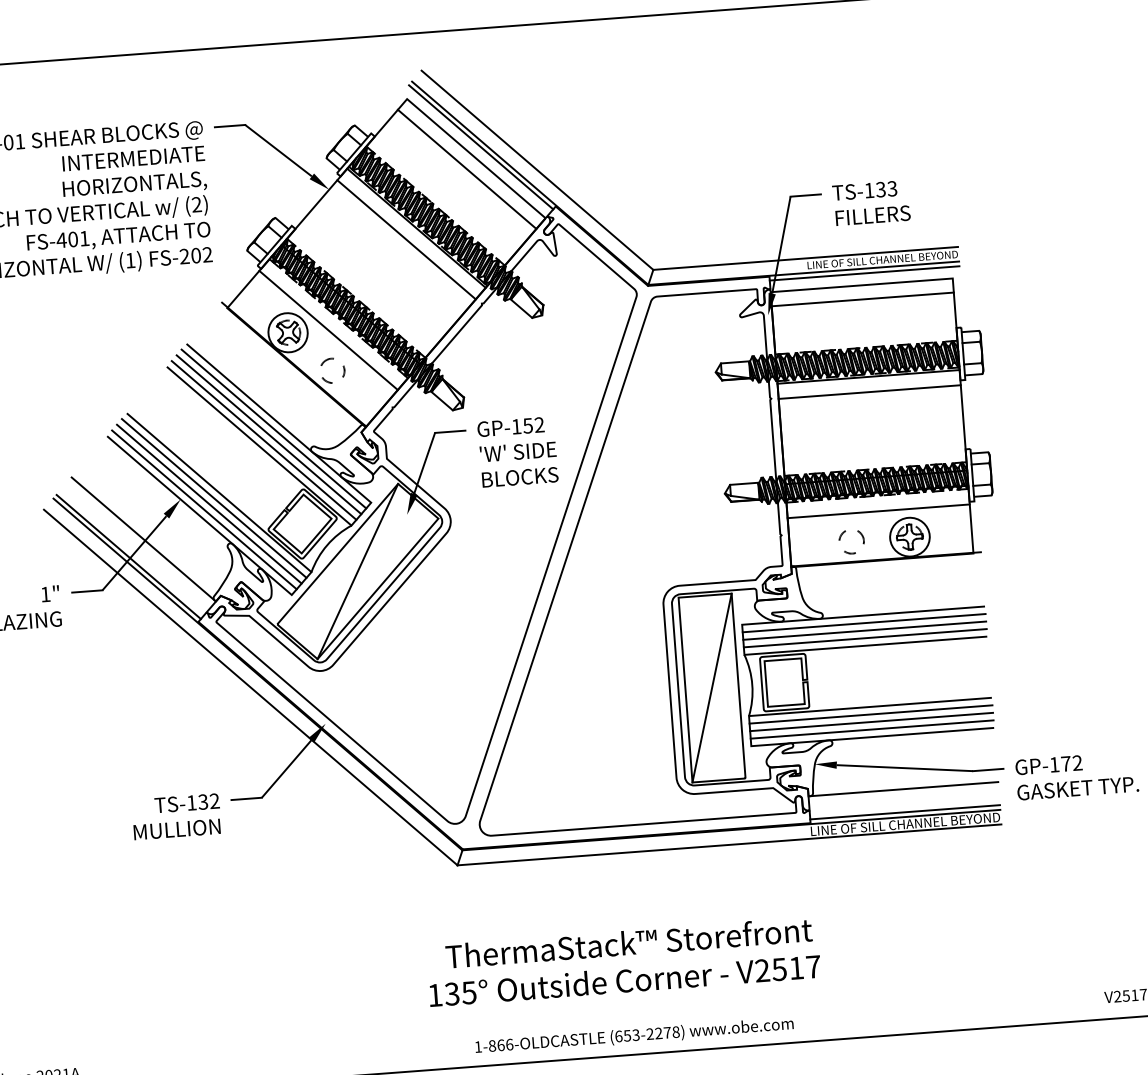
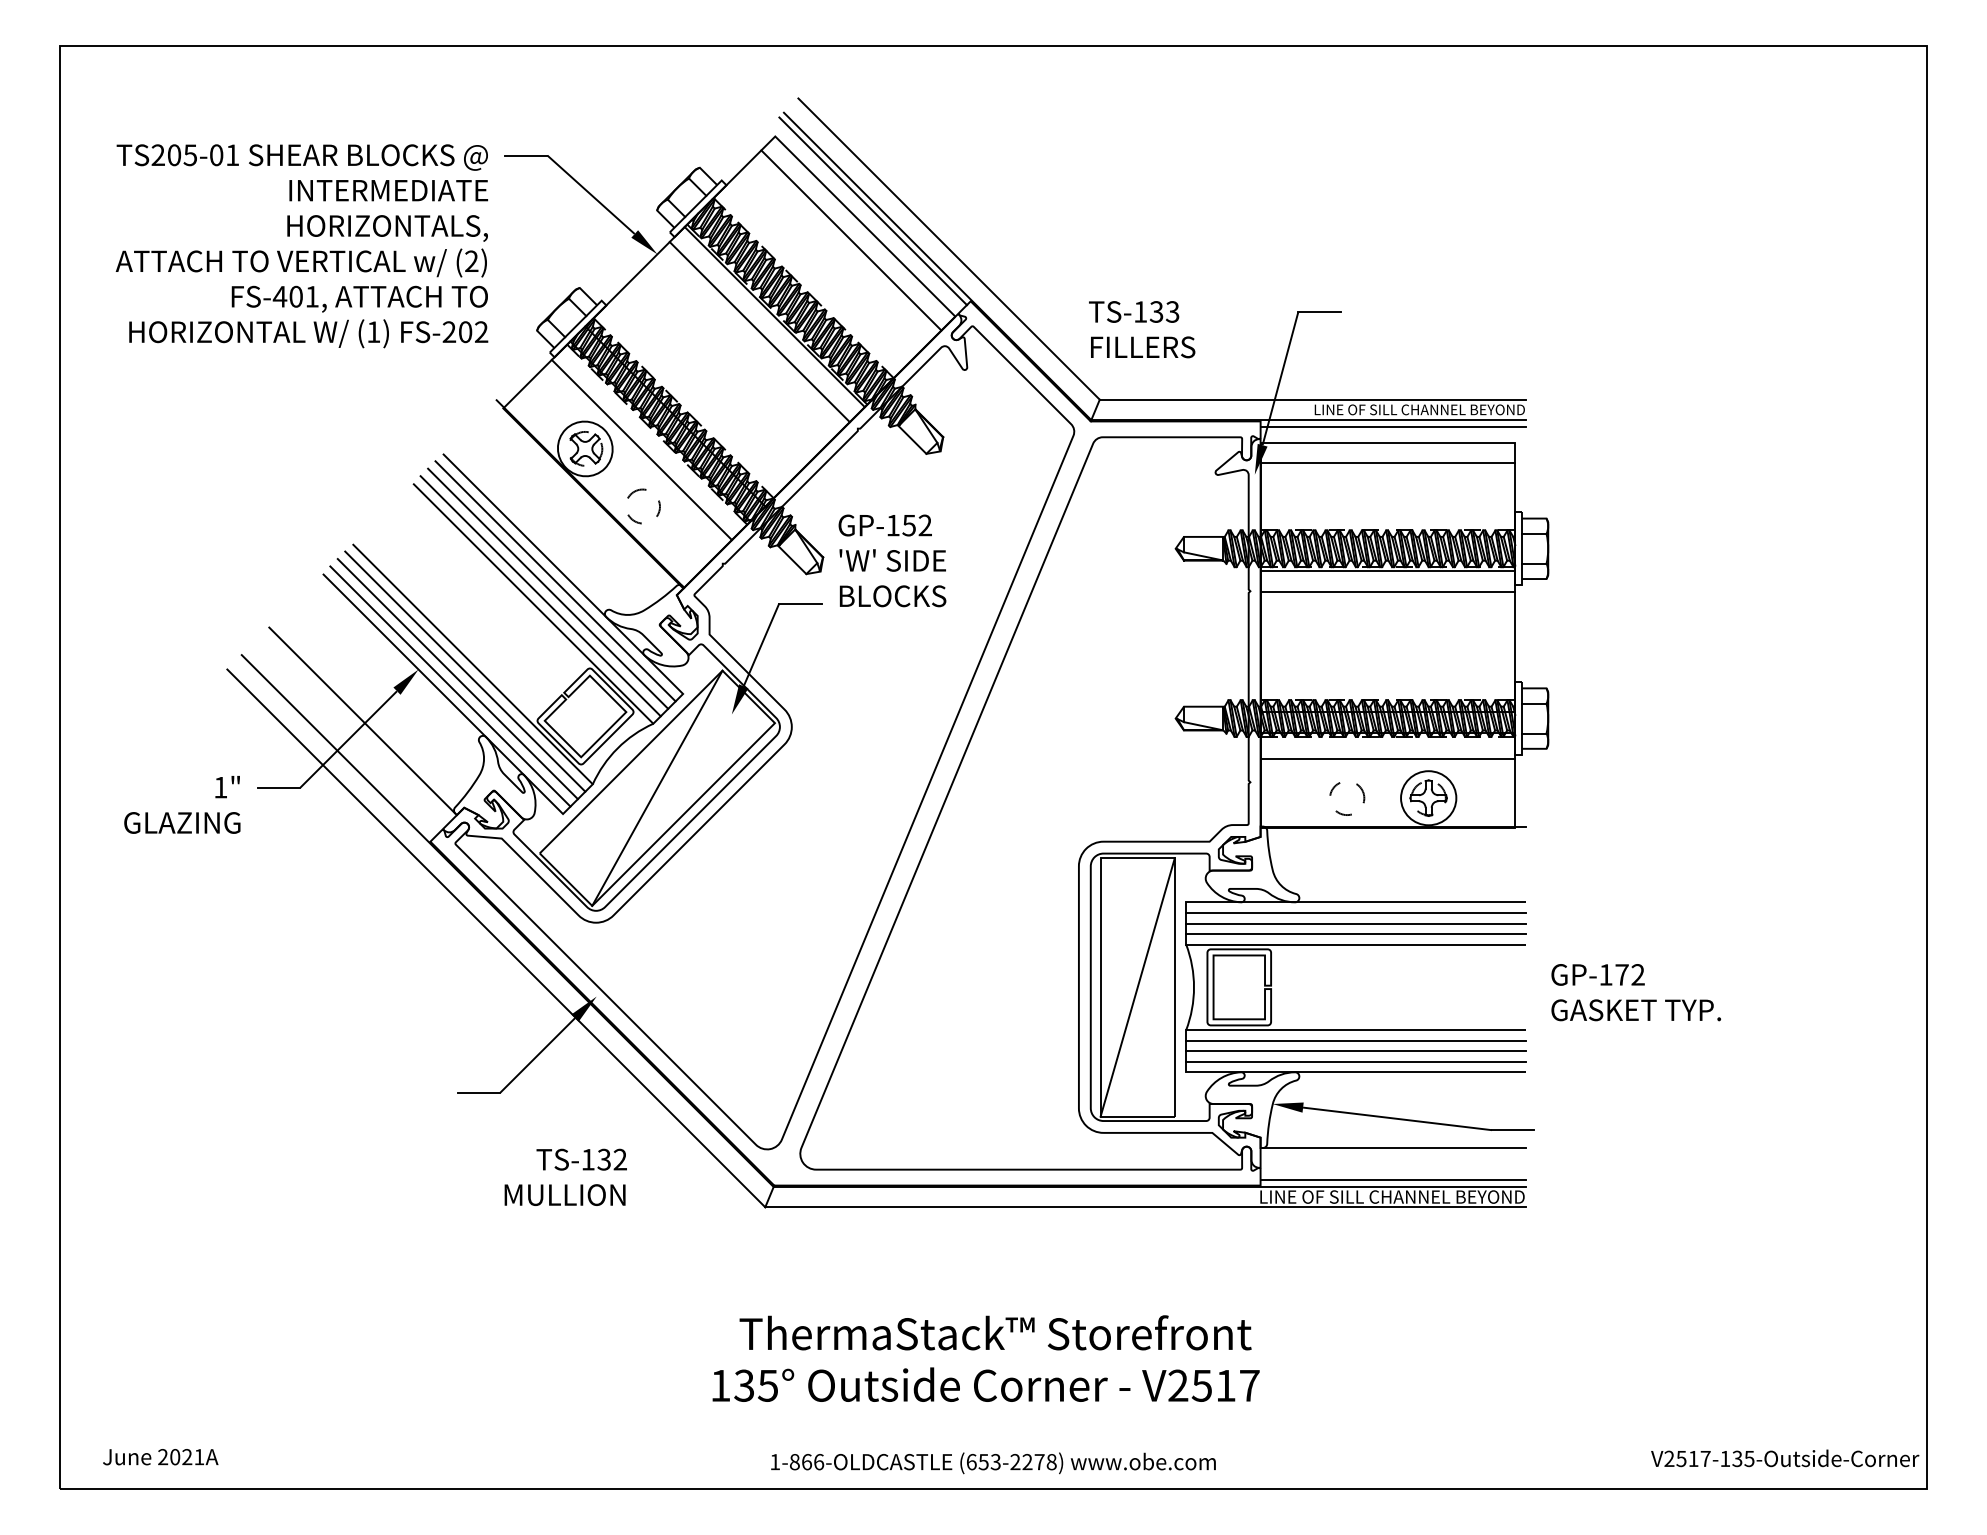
text: (871, 202) -> (1142, 329), moved
text: (517, 451) -> (892, 560), moved
line: (128, 556) -> (340, 743), removed
text: (1077, 775) -> (1636, 992), moved
text: (176, 816) -> (565, 1176), moved

